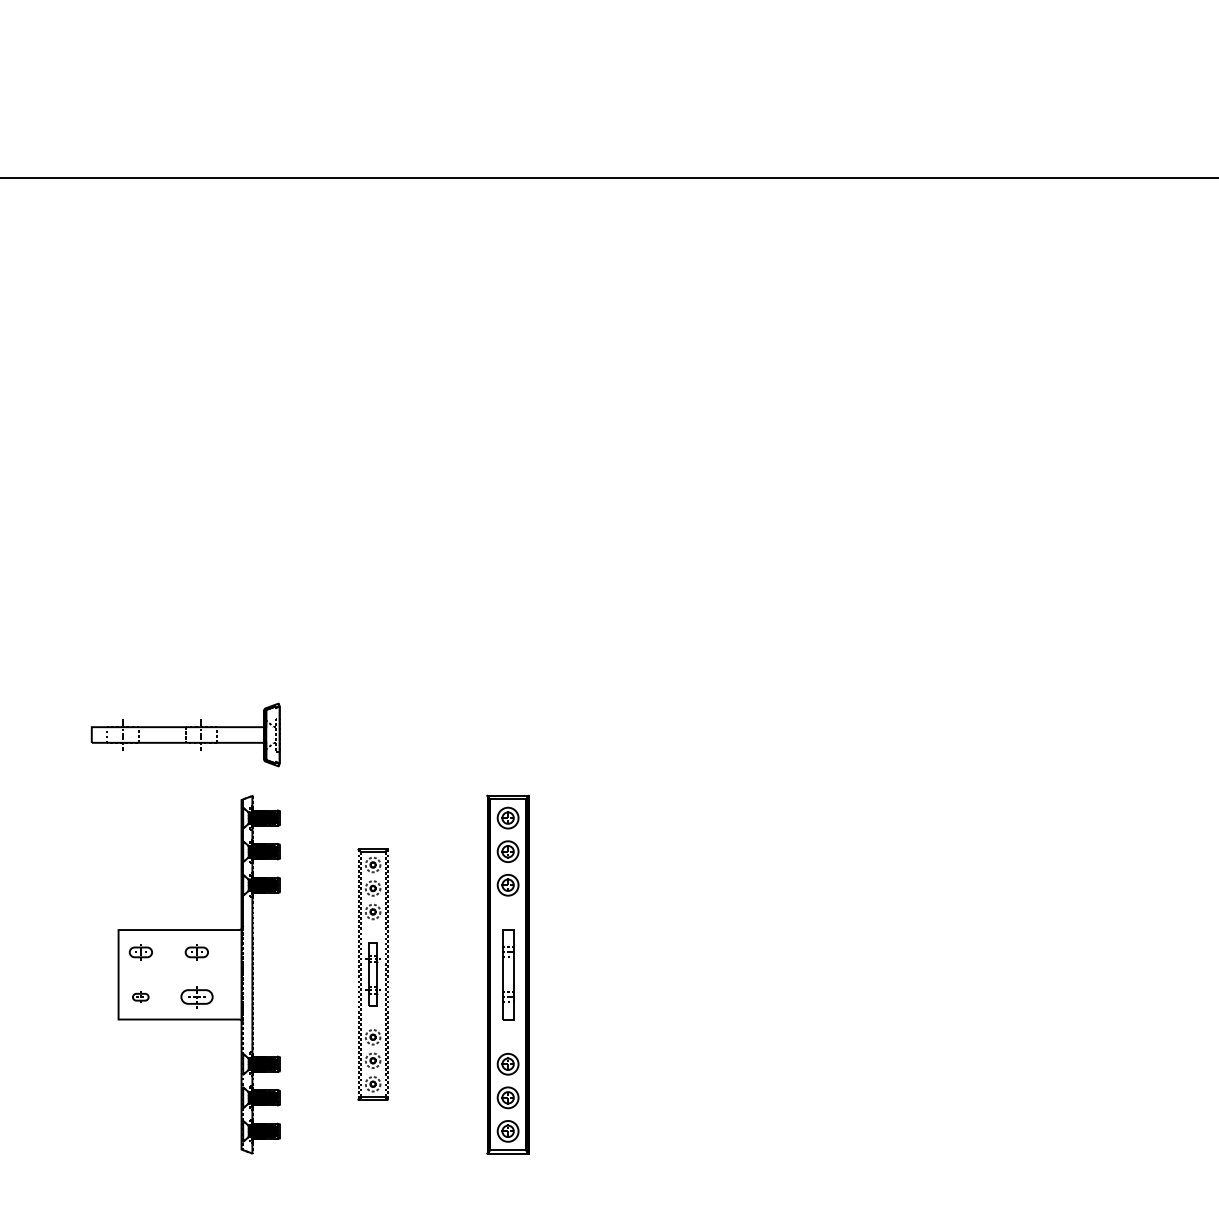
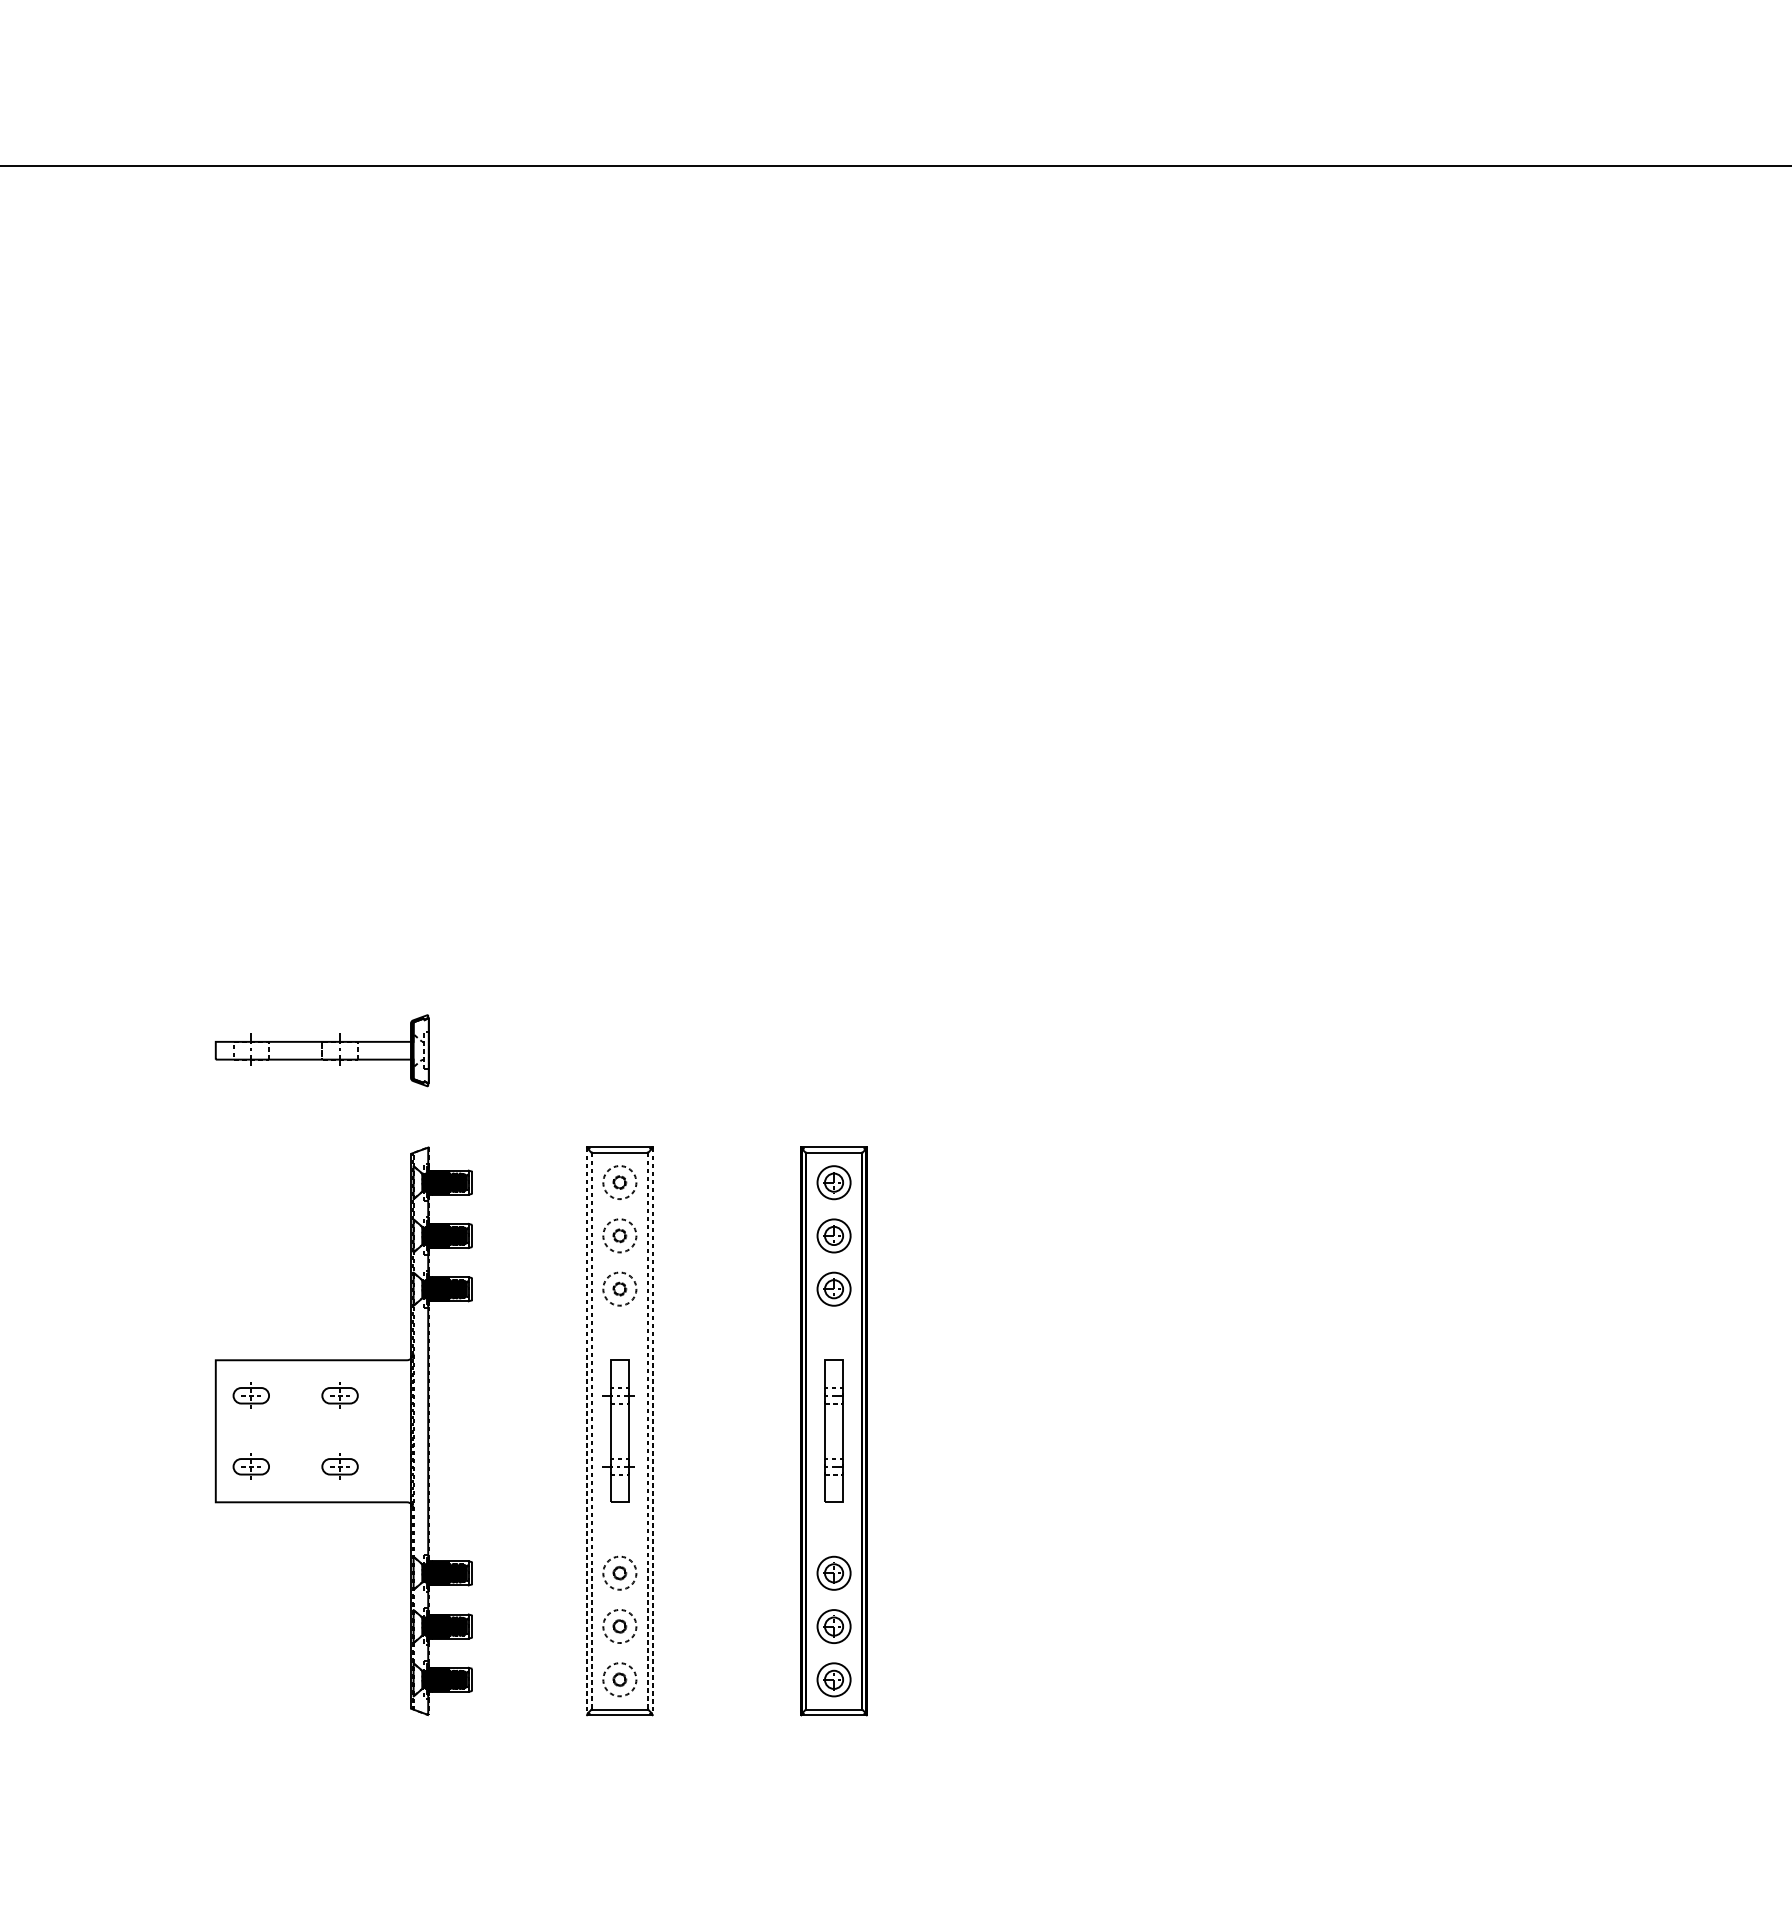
part: (185, 734) -> (322, 1049), size x0.71
part: (372, 974) -> (618, 1430), size x1.43
part: (140, 997) -> (250, 1467), size x1.43
part: (196, 997) -> (339, 1467), size x0.71

